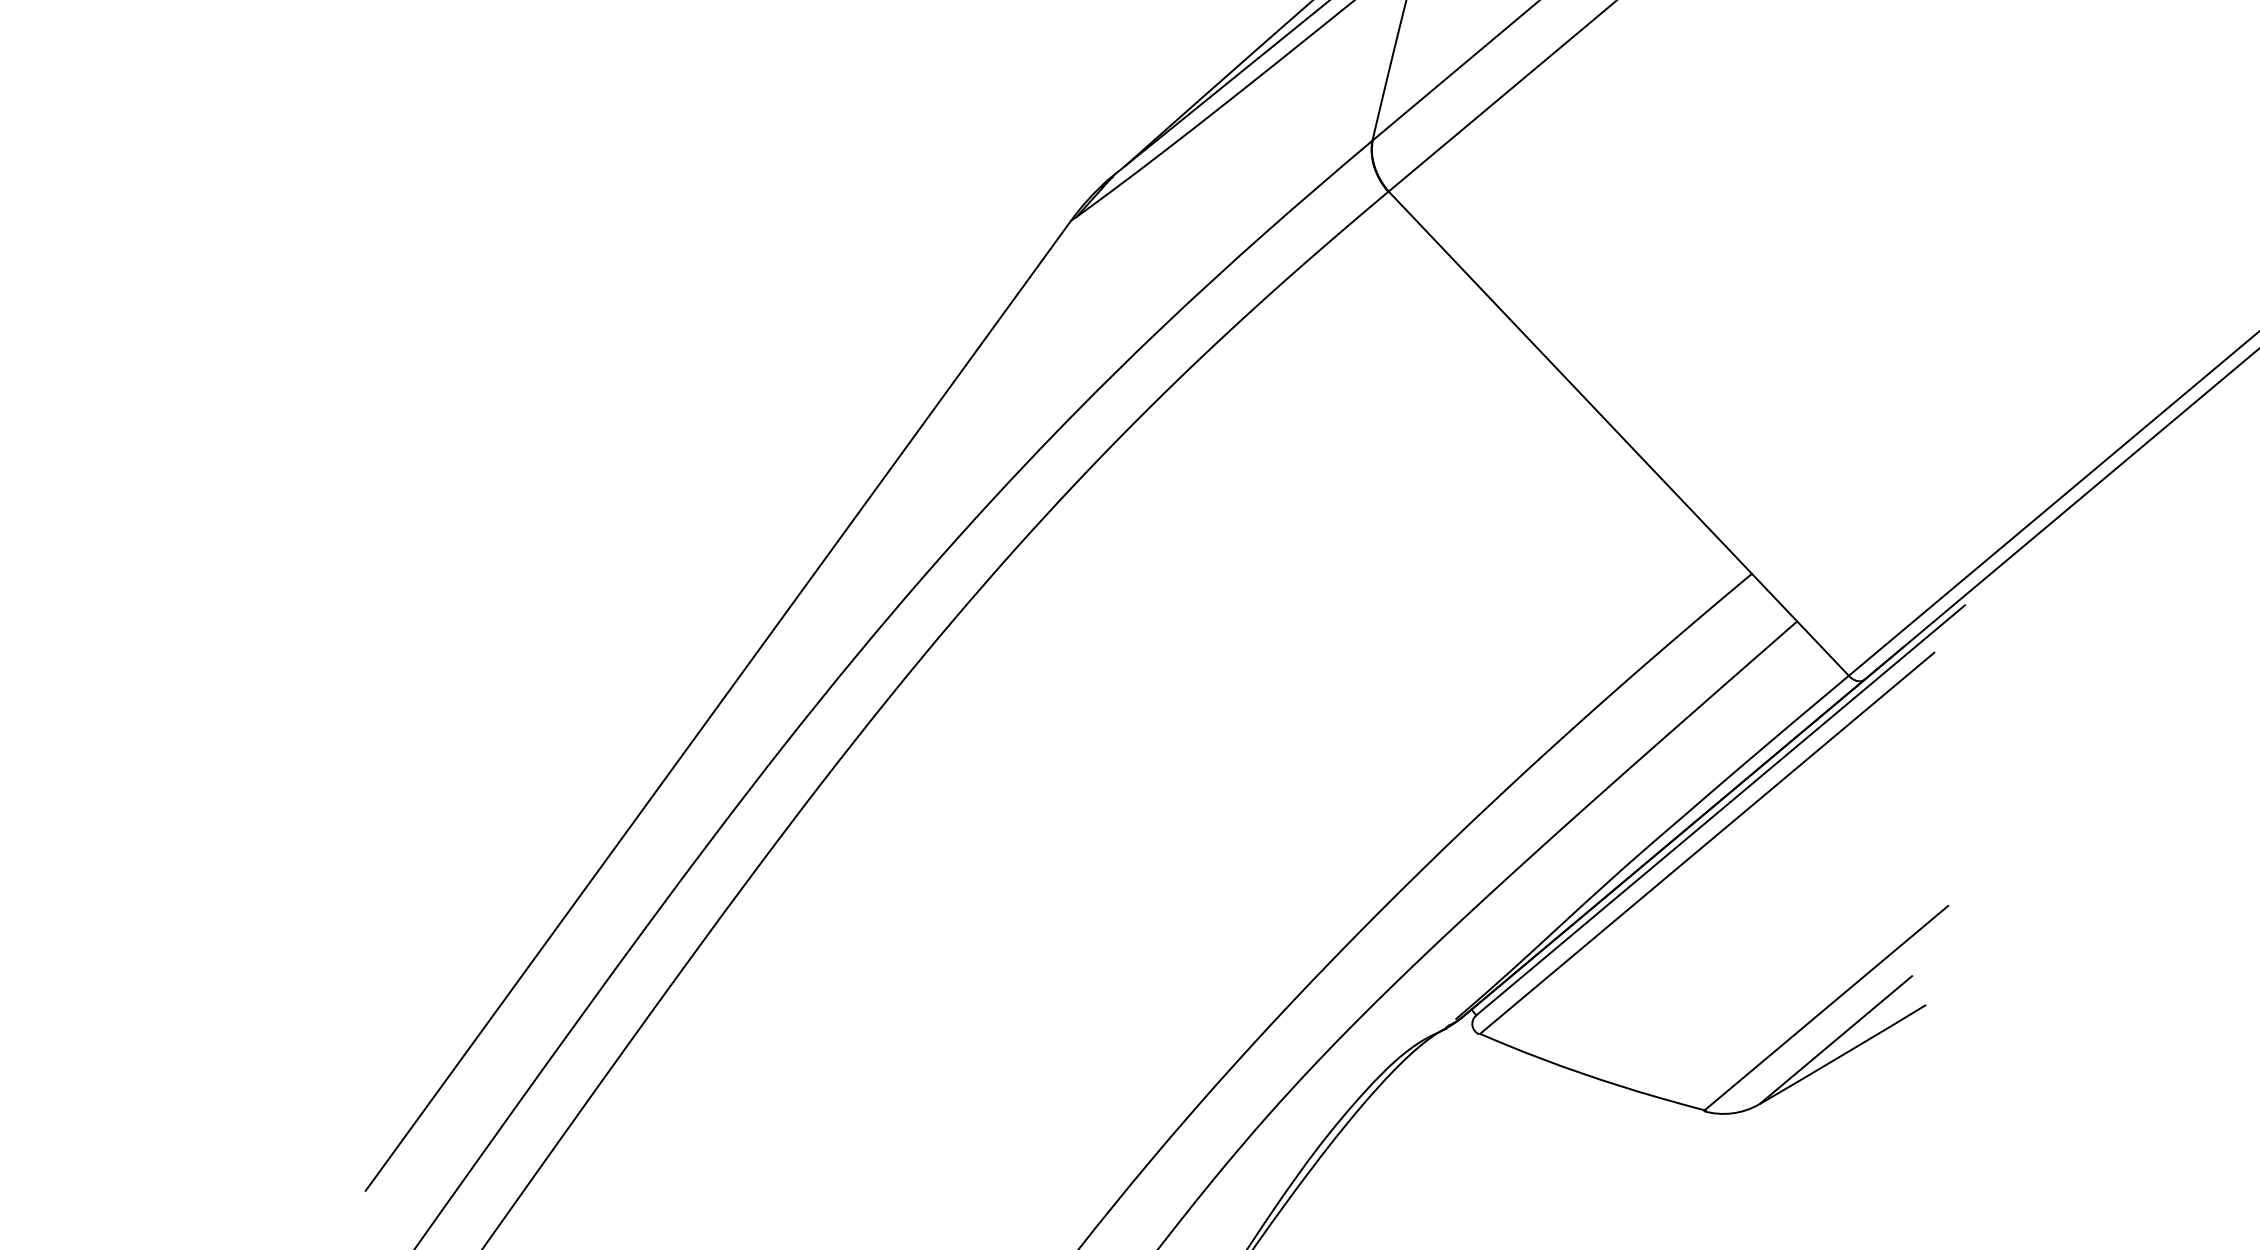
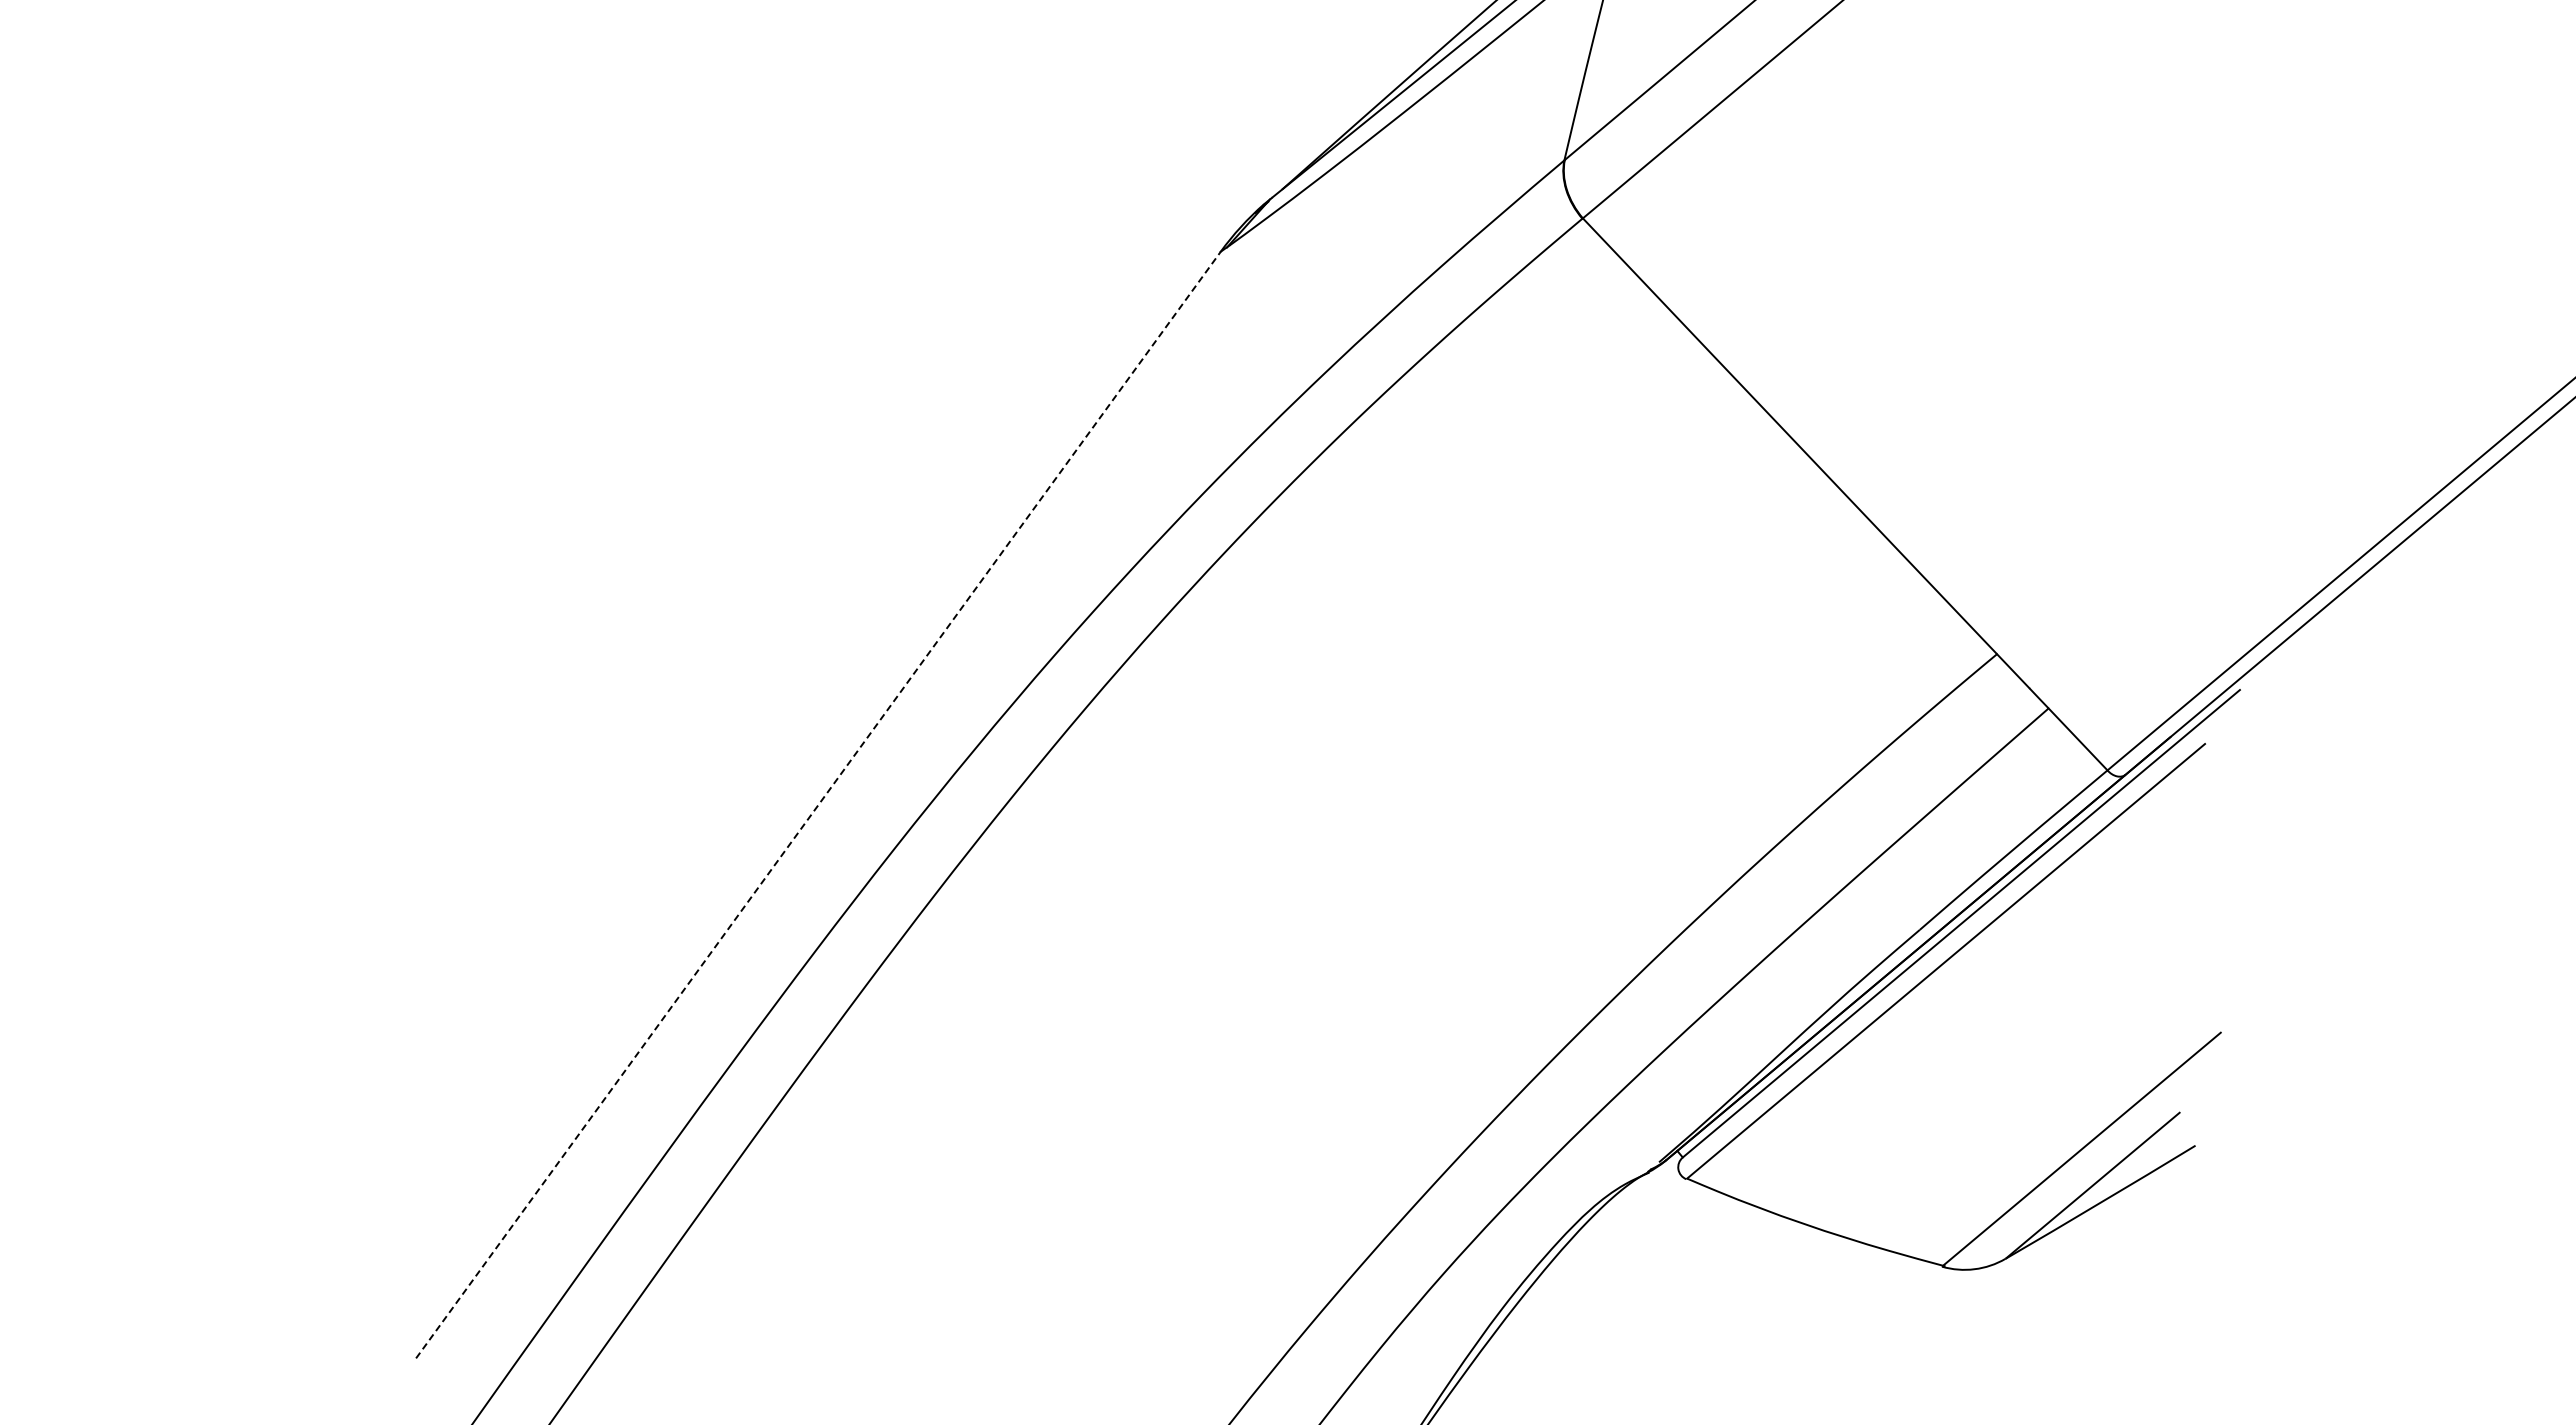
line: (718, 706) -> (818, 805), solid -> dashed

